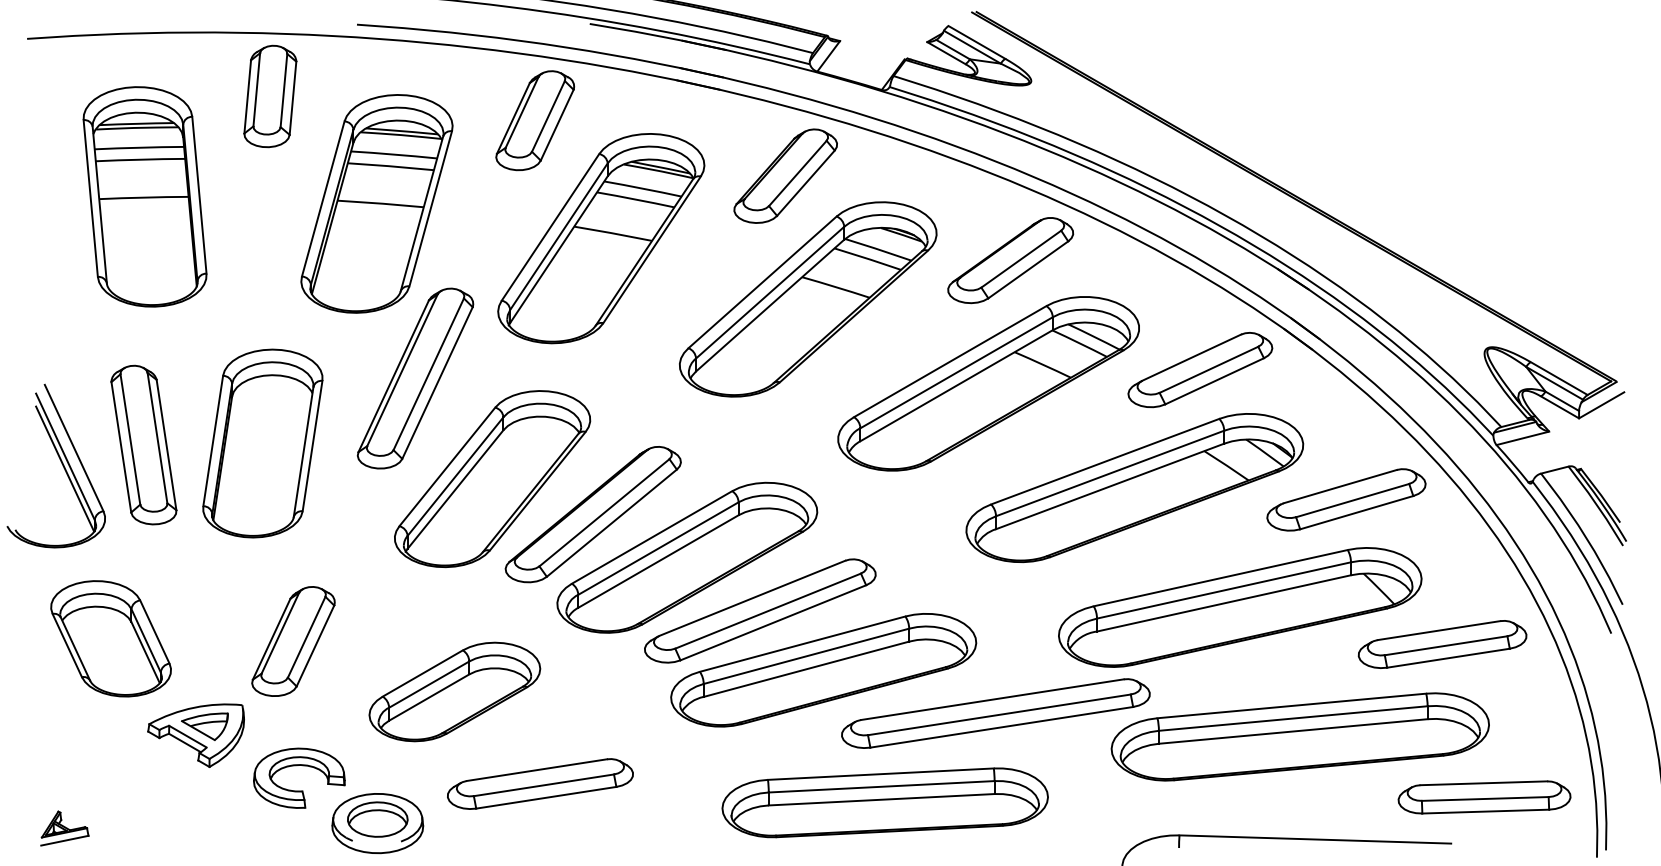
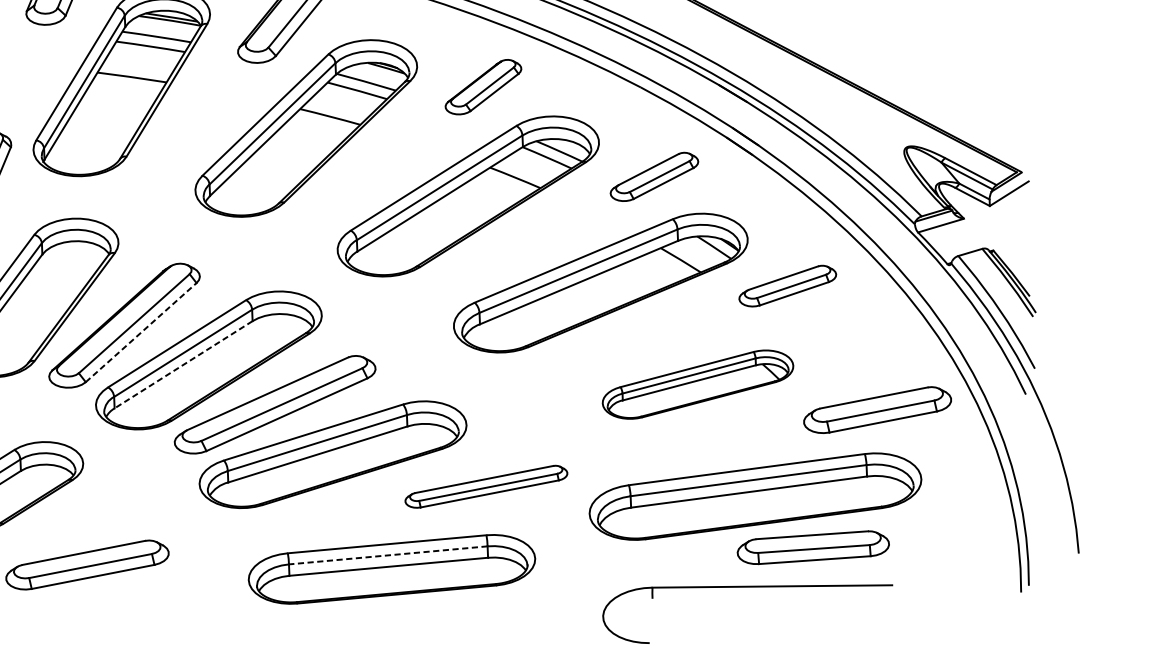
part: (1010, 260) -> (483, 87), size x0.7
part: (1200, 370) -> (654, 177), size x0.7
part: (1346, 499) -> (787, 285), size x0.7
line: (612, 522) -> (141, 331), solid -> dashed
line: (658, 561) -> (183, 364), solid -> dashed
part: (1240, 607) -> (698, 384), size x0.6
part: (995, 713) -> (486, 486), size x0.6
line: (881, 786) -> (388, 555), solid -> dashed
part: (1484, 797) -> (813, 547), moved

